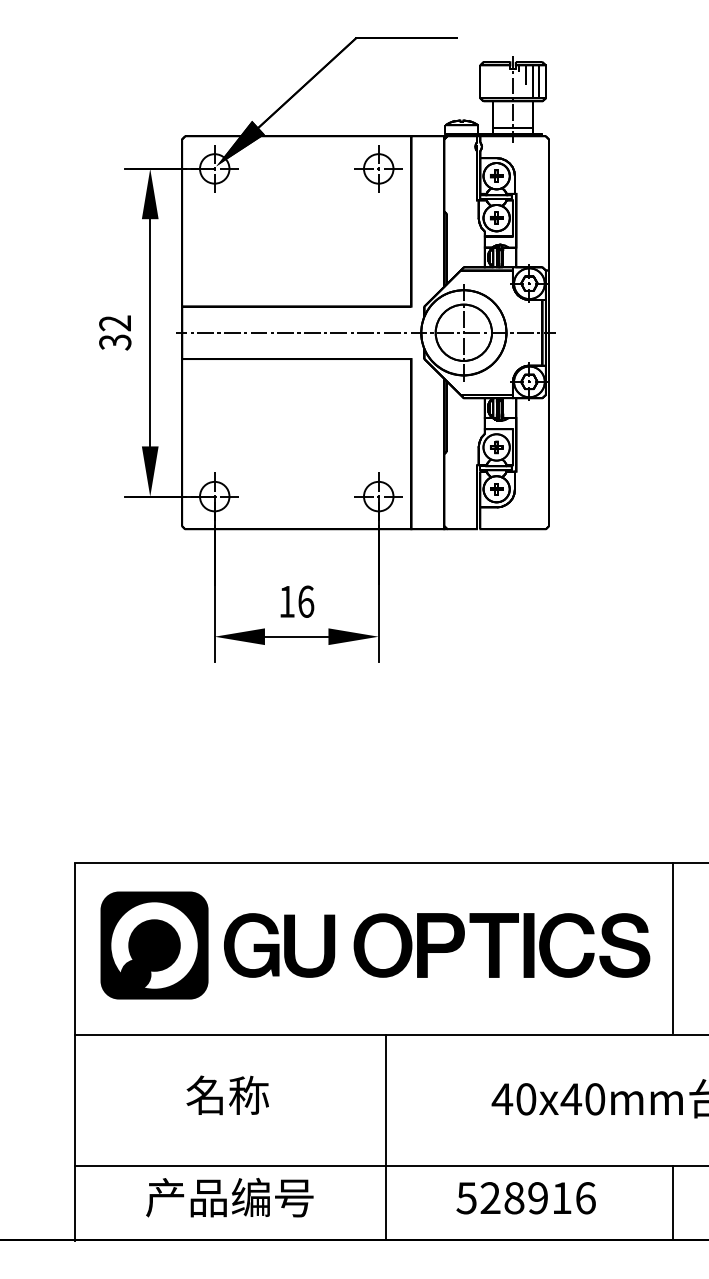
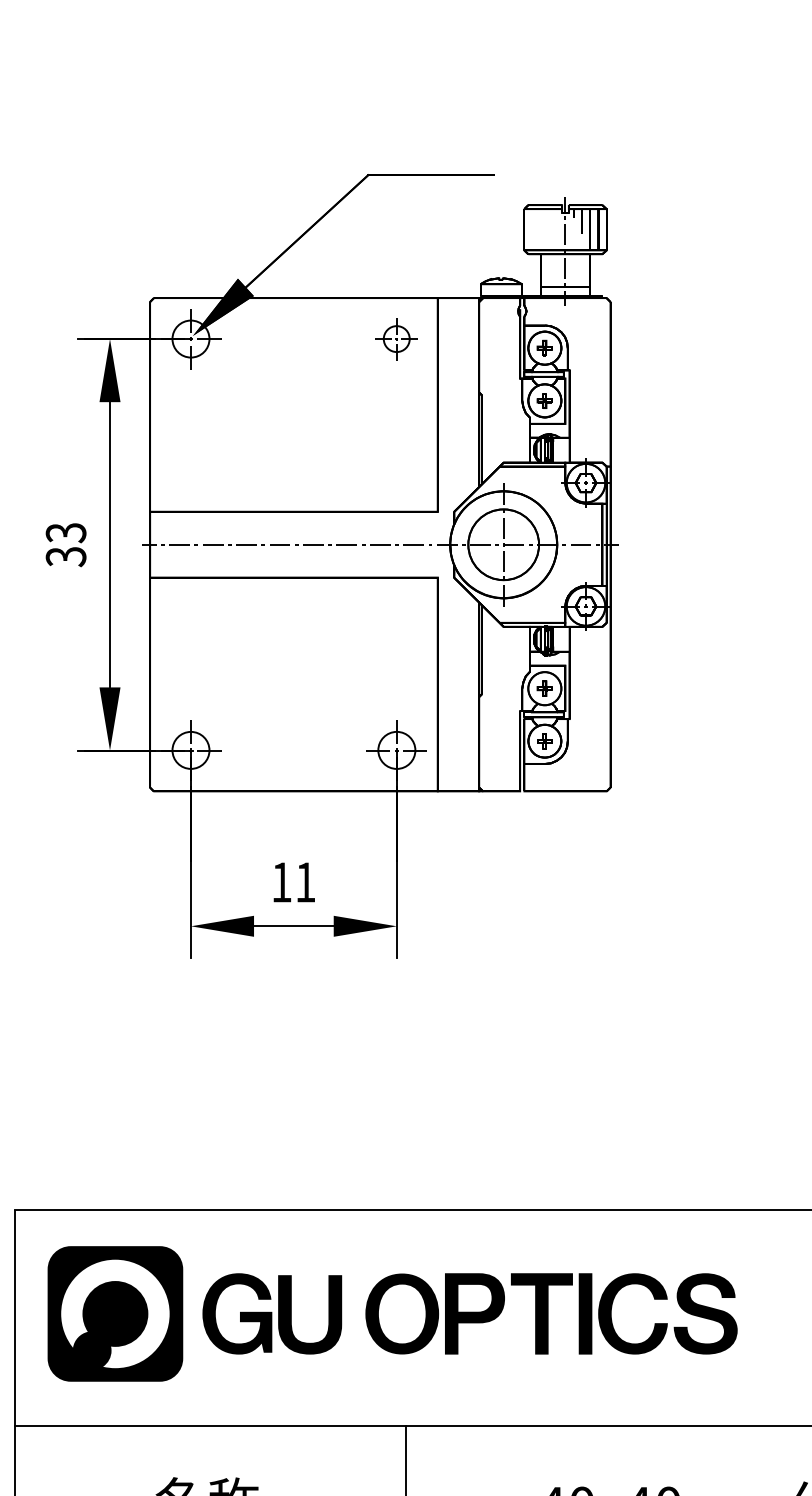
part: (378, 168) -> (396, 338), size x0.7
text: (115, 323) -> (66, 533), 32 -> 33
text: (306, 601) -> (306, 882), 16 -> 11
line: (673, 947) -> (766, 1316), removed

